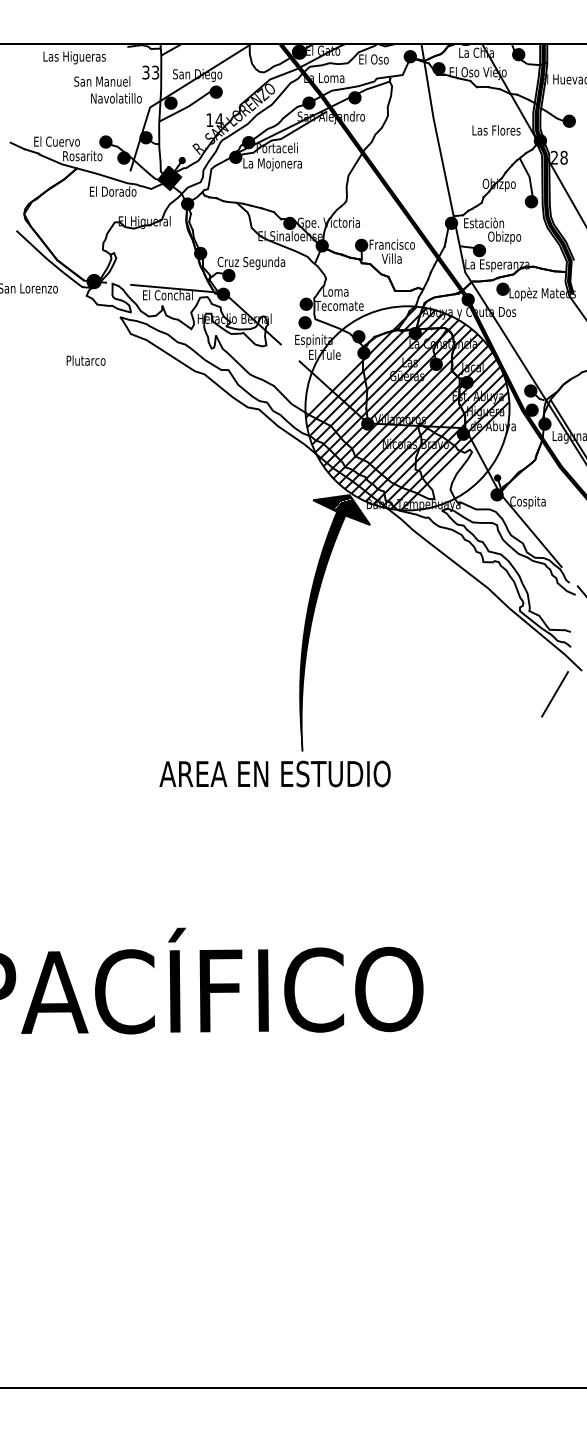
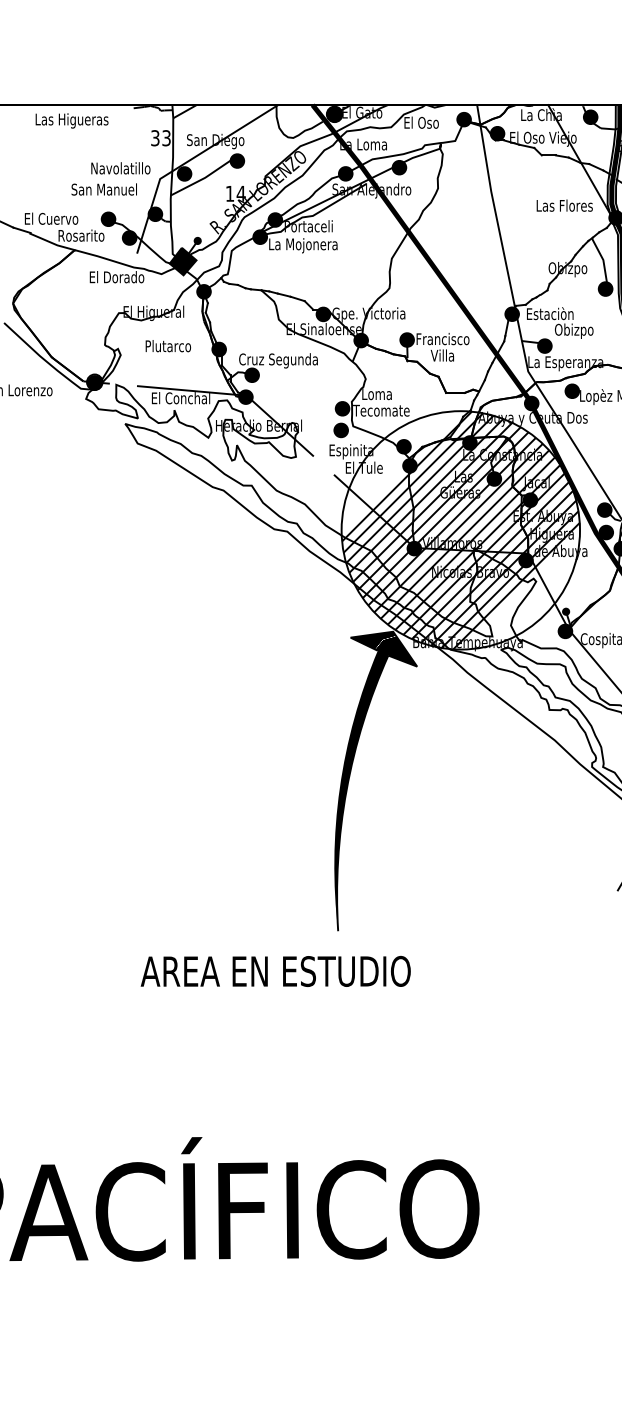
text: (102, 81) -> (104, 189), moved
text: (85, 360) -> (167, 345), moved
text: (274, 773) -> (275, 970), moved

